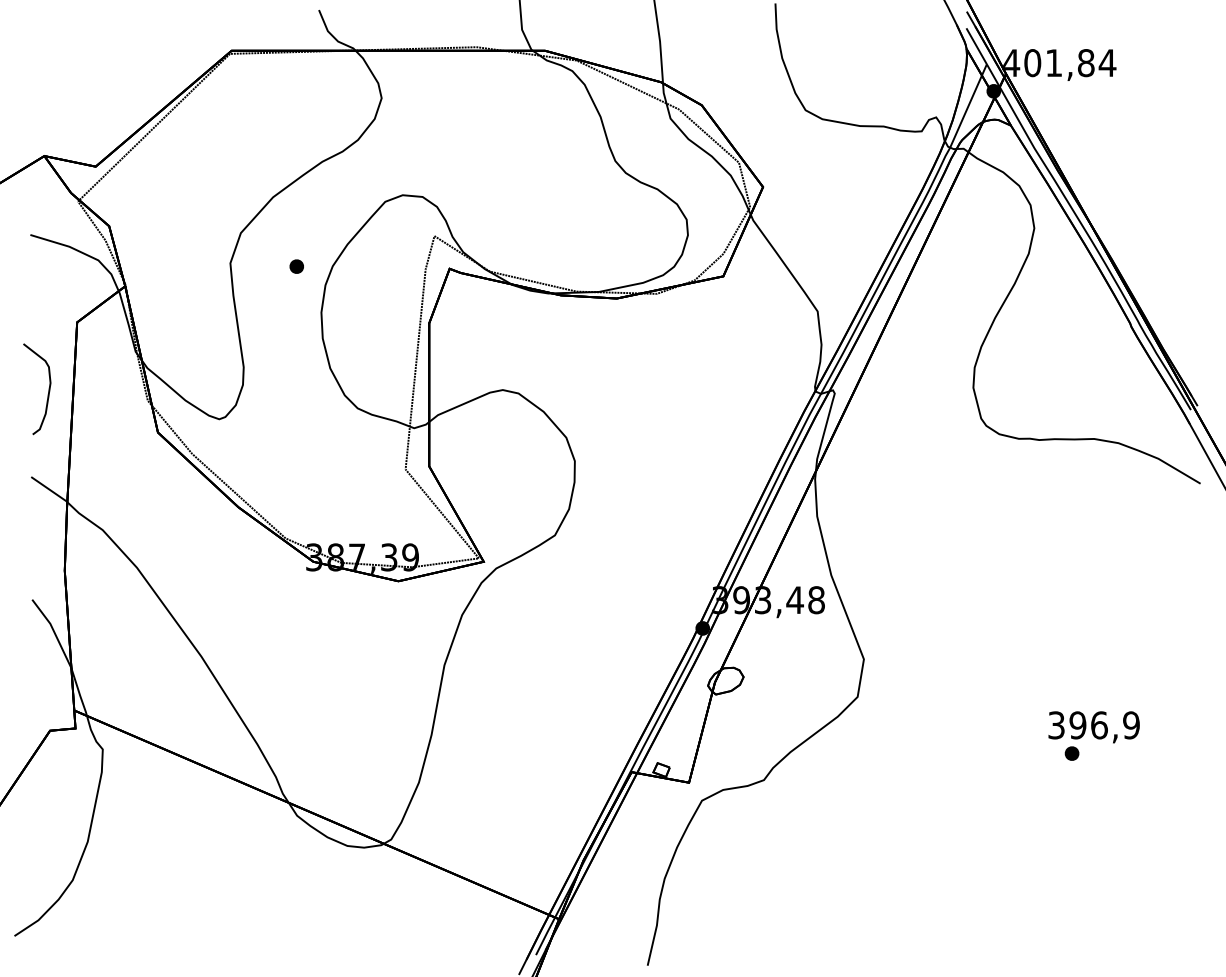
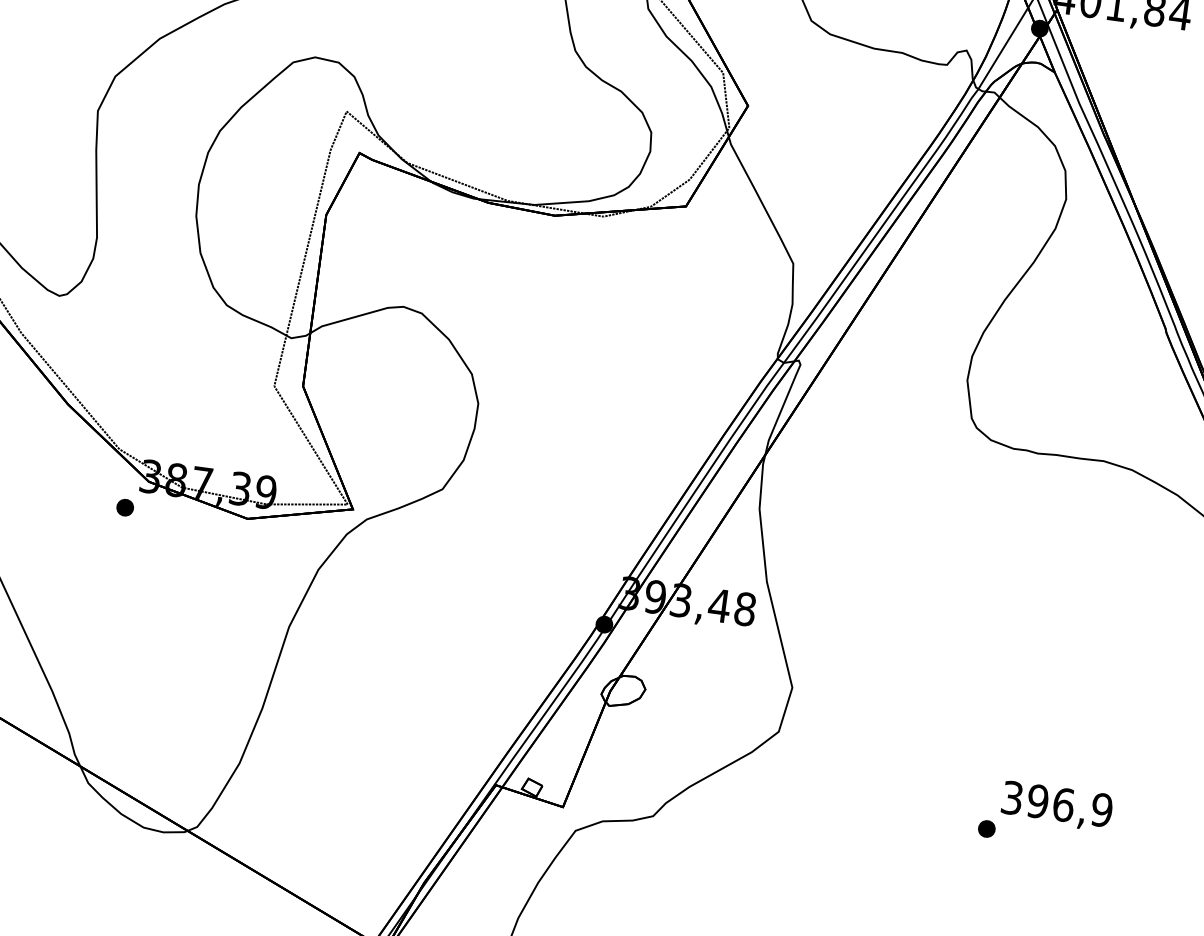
part: (296, 266) -> (124, 507), moved
part: (1071, 753) -> (986, 828), moved

